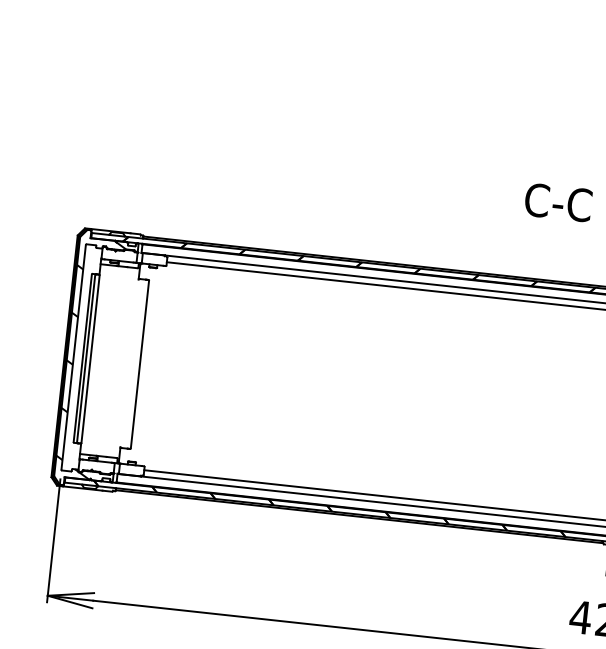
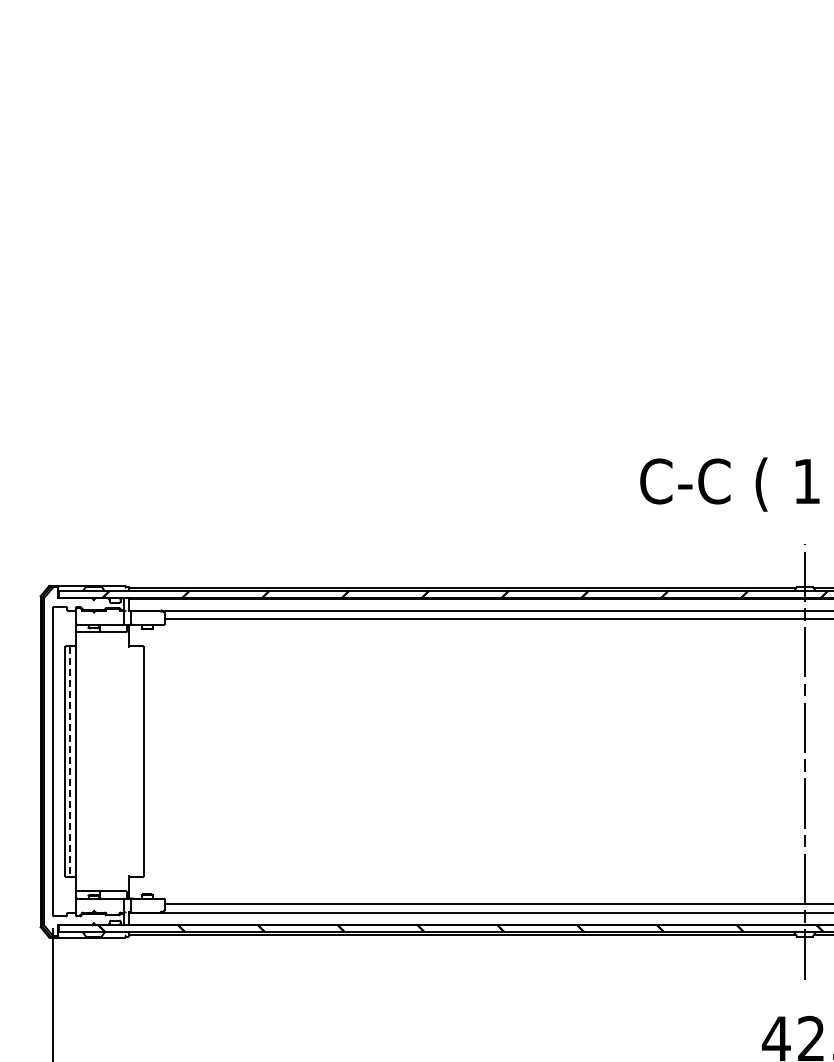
hatch: (90, 358) -> (75, 761), removed
line: (86, 359) -> (70, 762), solid -> dashed

